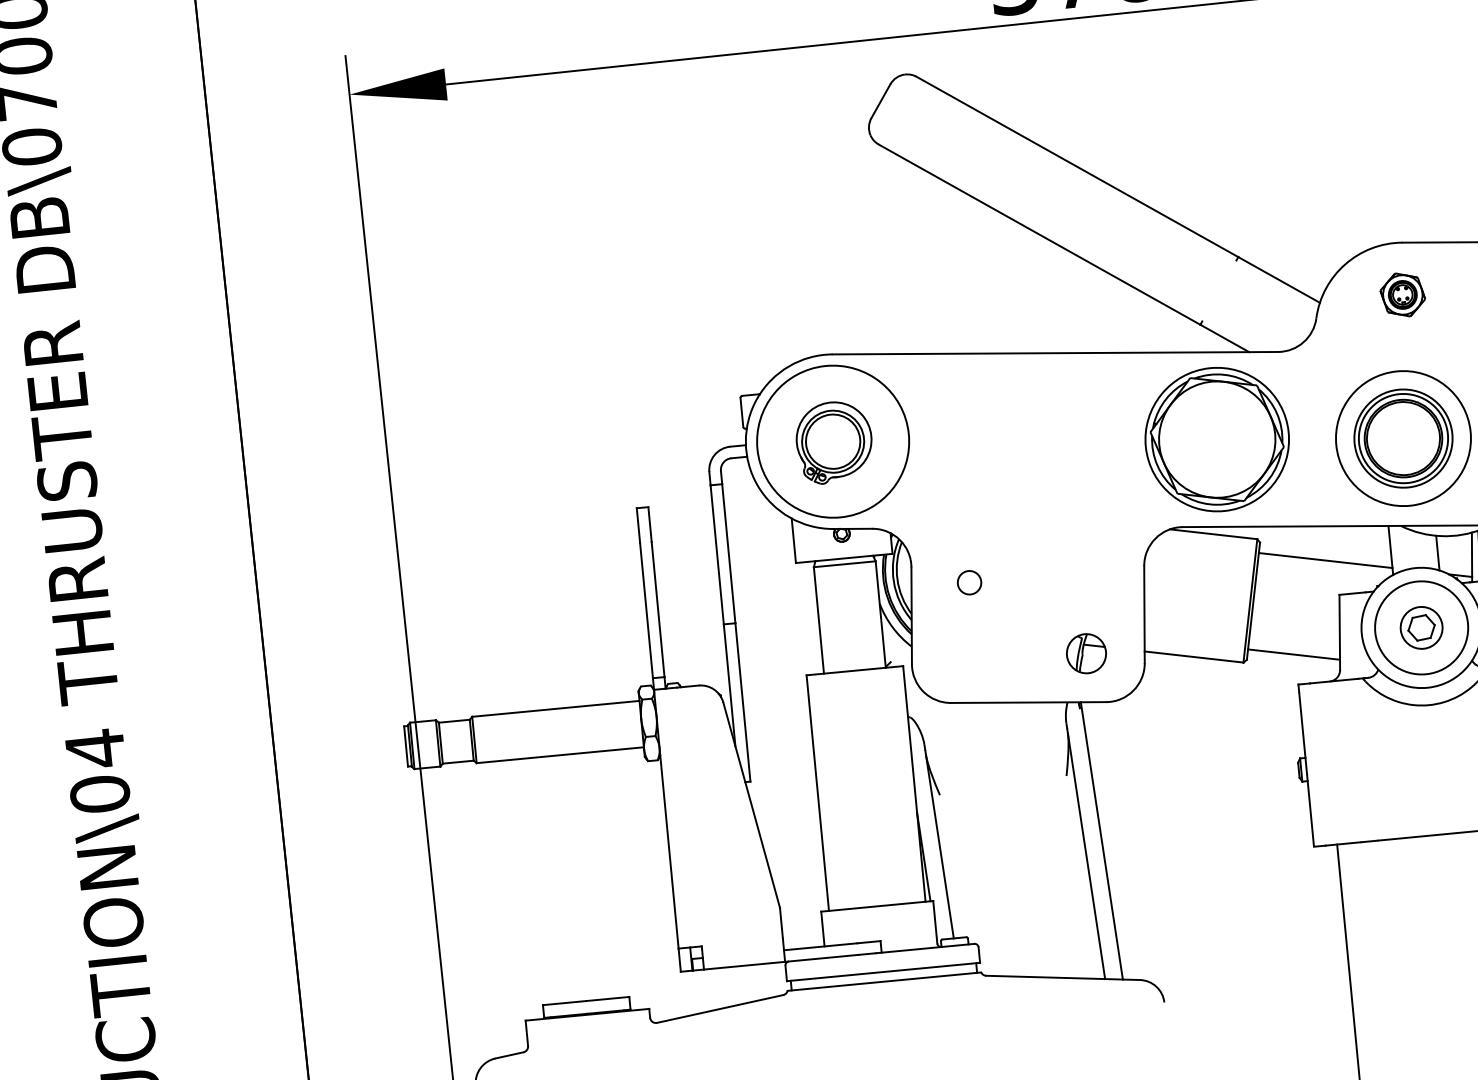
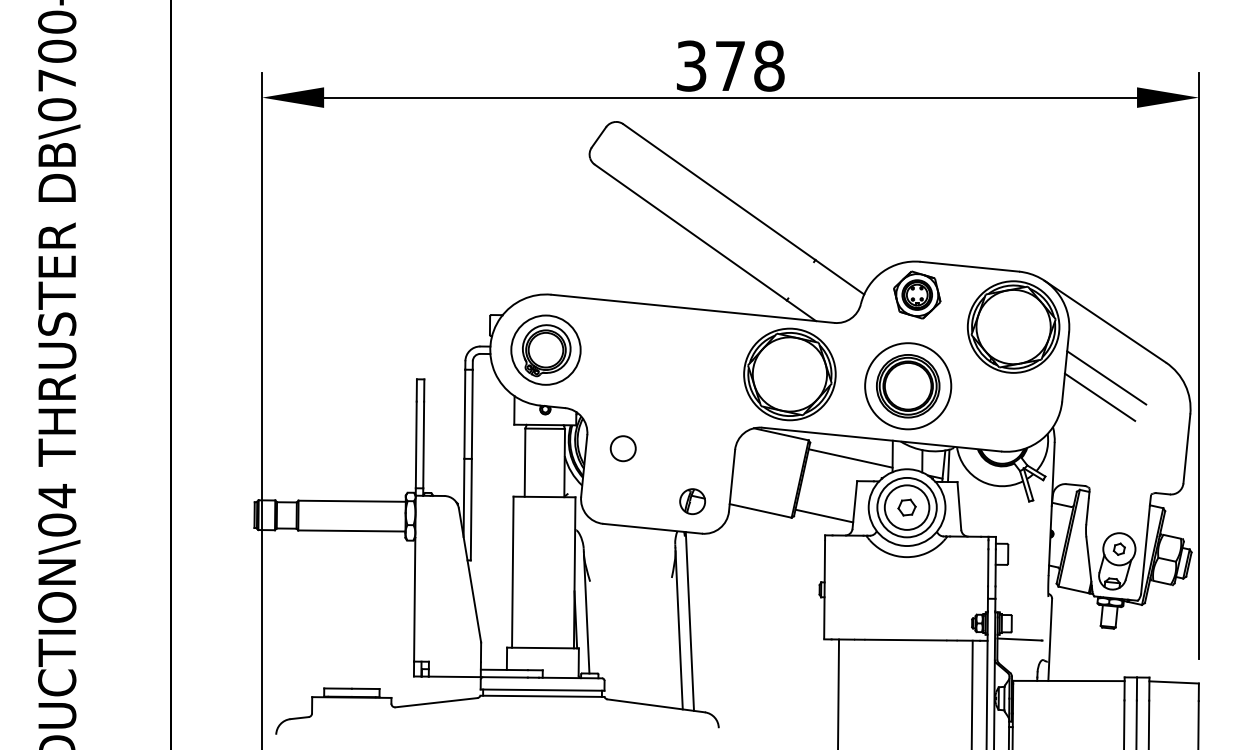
part: (1402, 294) -> (917, 294), size x1.67
circle: (832, 440) -> (545, 349), size x0.71
circle: (968, 582) -> (622, 448), size x1.67
circle: (1420, 627) -> (906, 507), size x1.67

